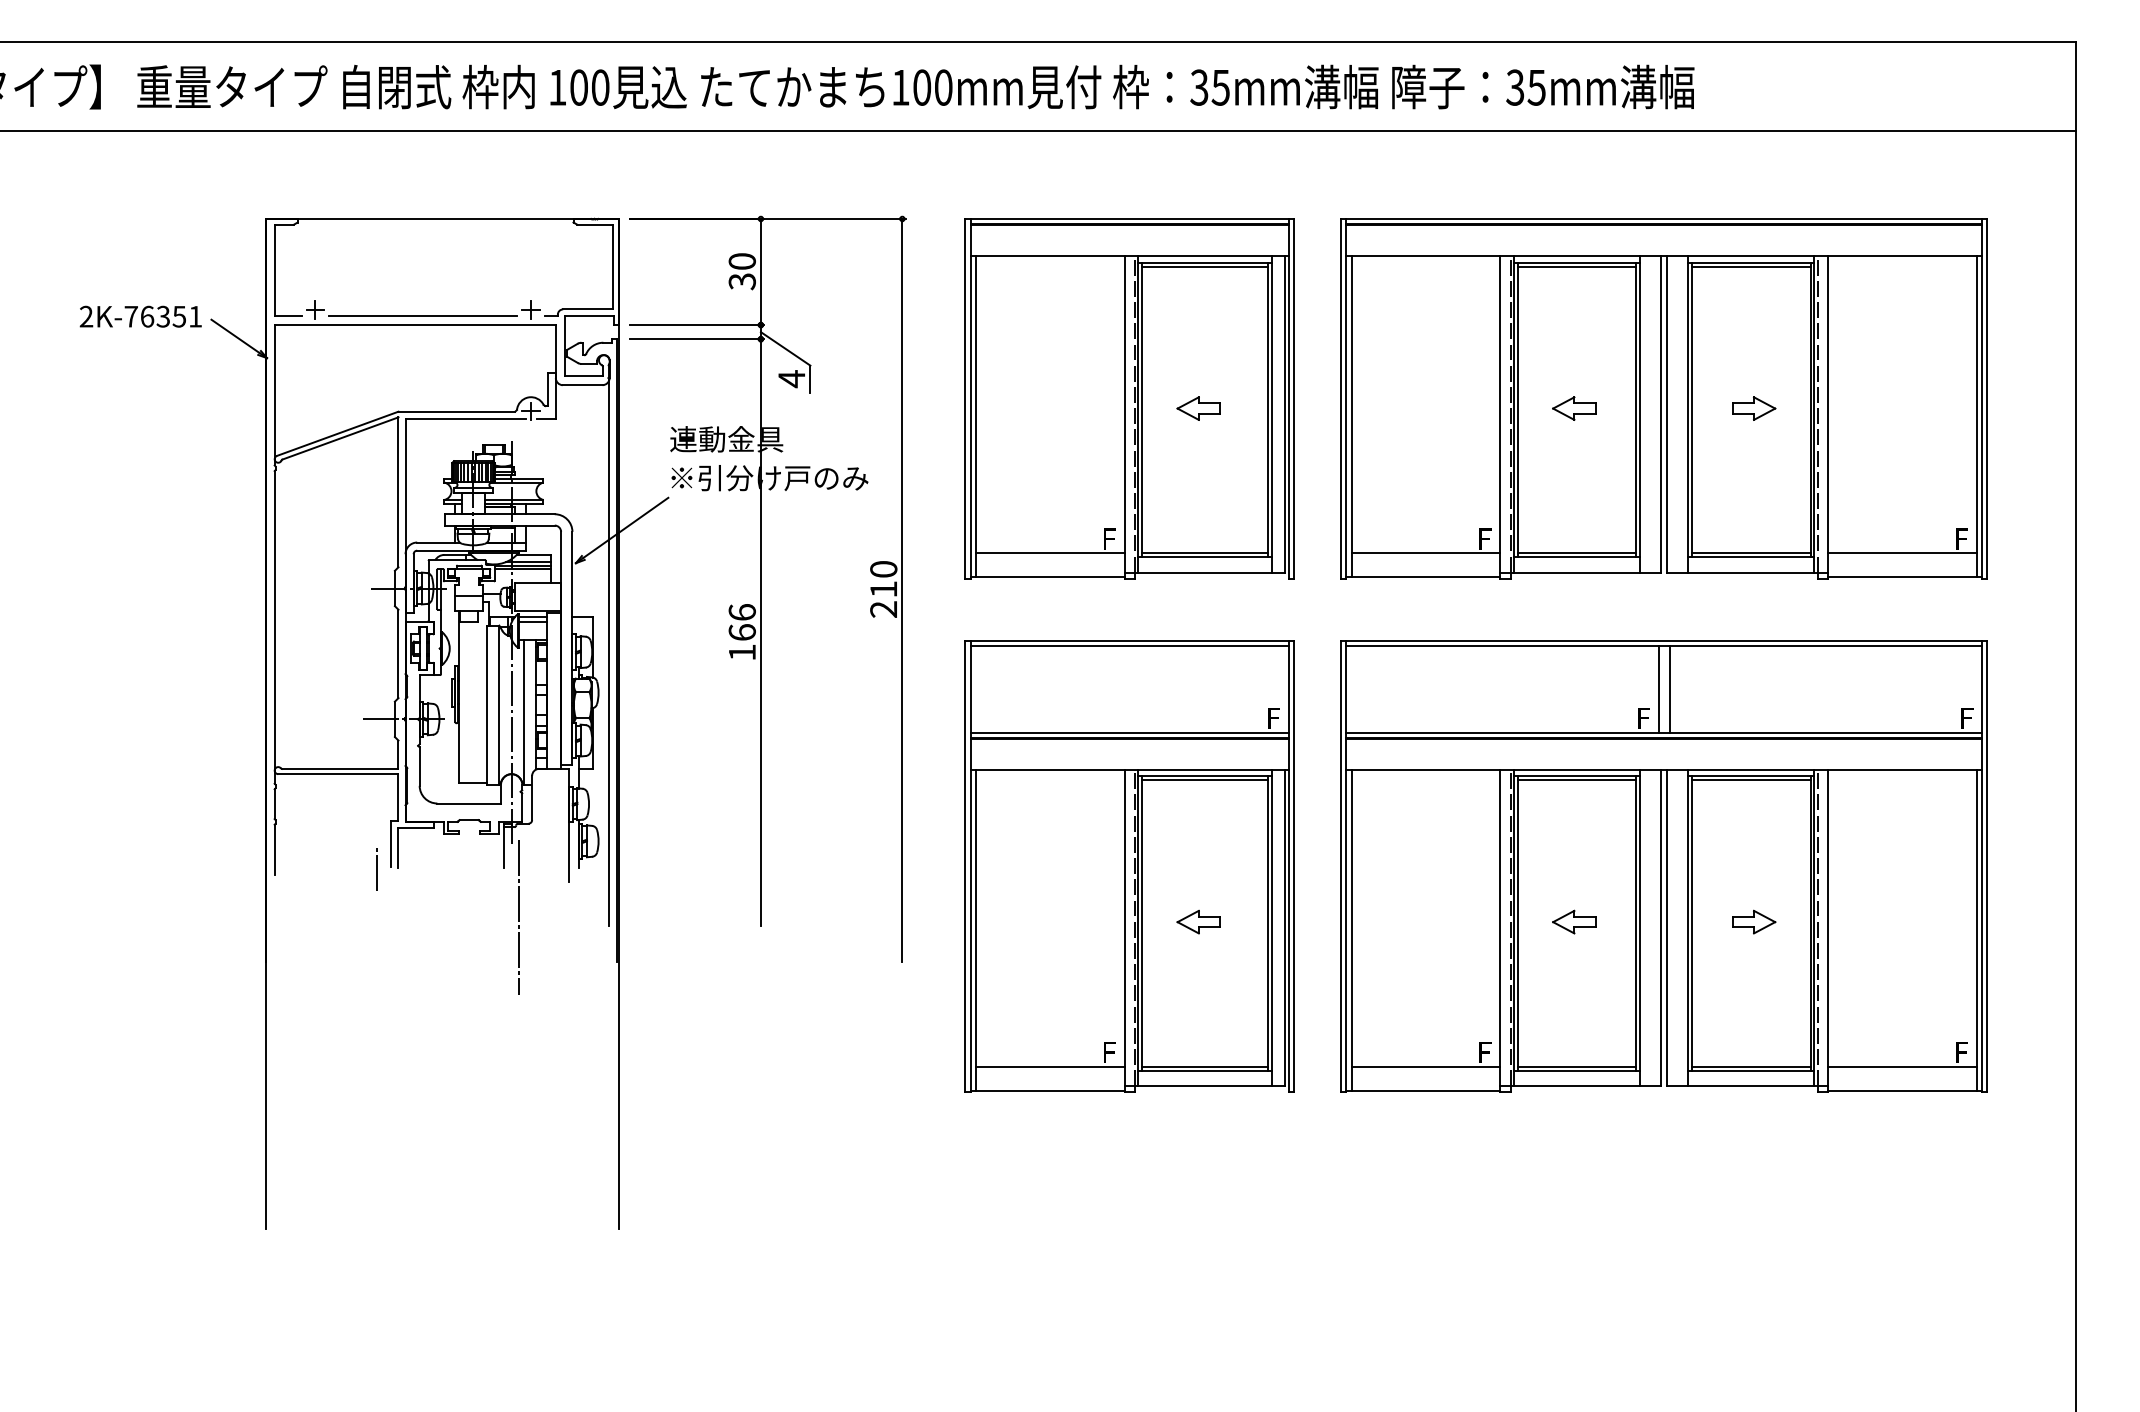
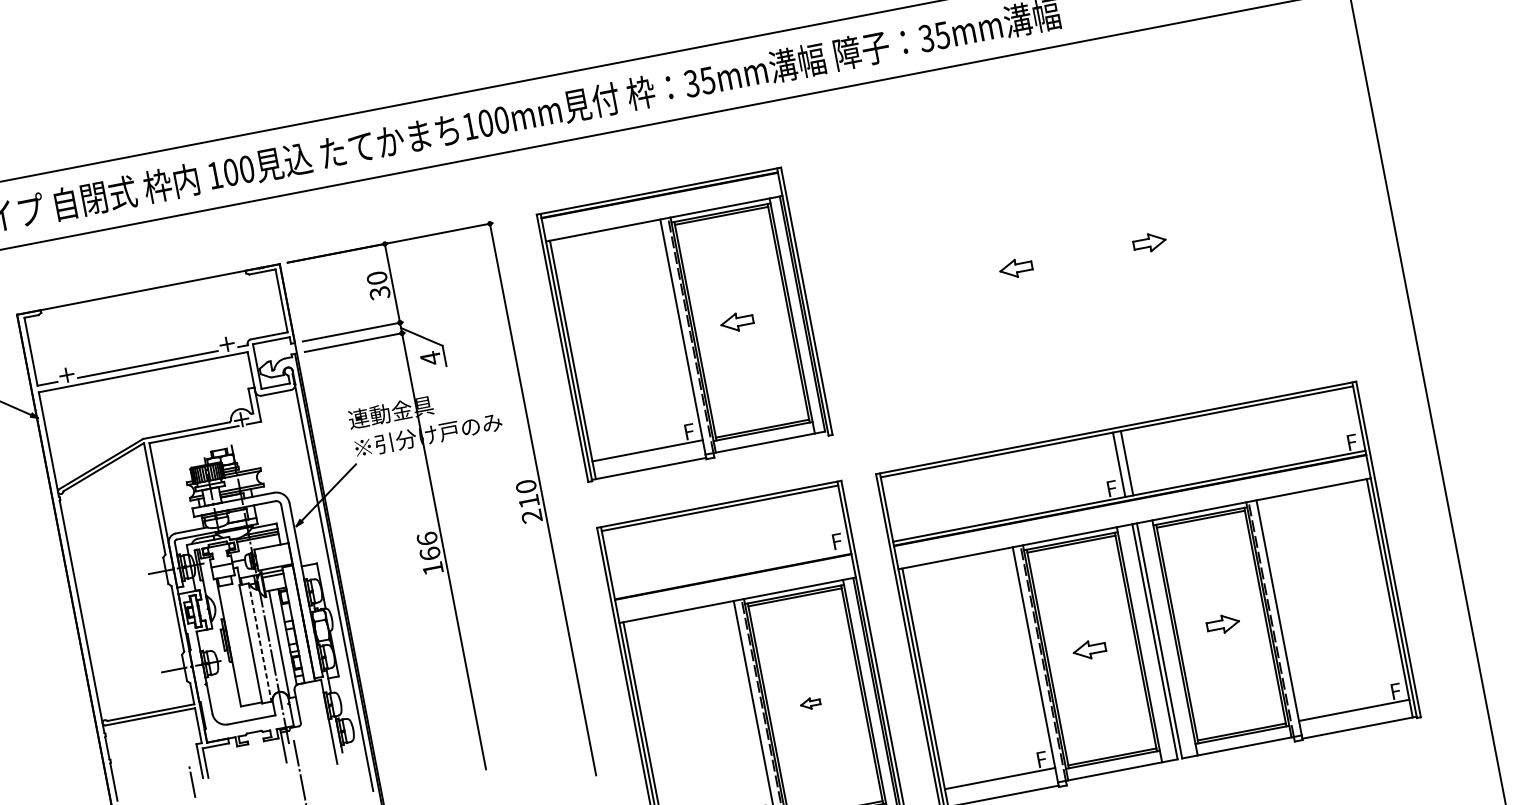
part: (1663, 398) -> (1081, 248), removed
line: (499, 705) -> (260, 642), solid -> dashed
line: (1129, 732) -> (732, 572), removed
part: (1198, 921) -> (810, 703), size x0.6

